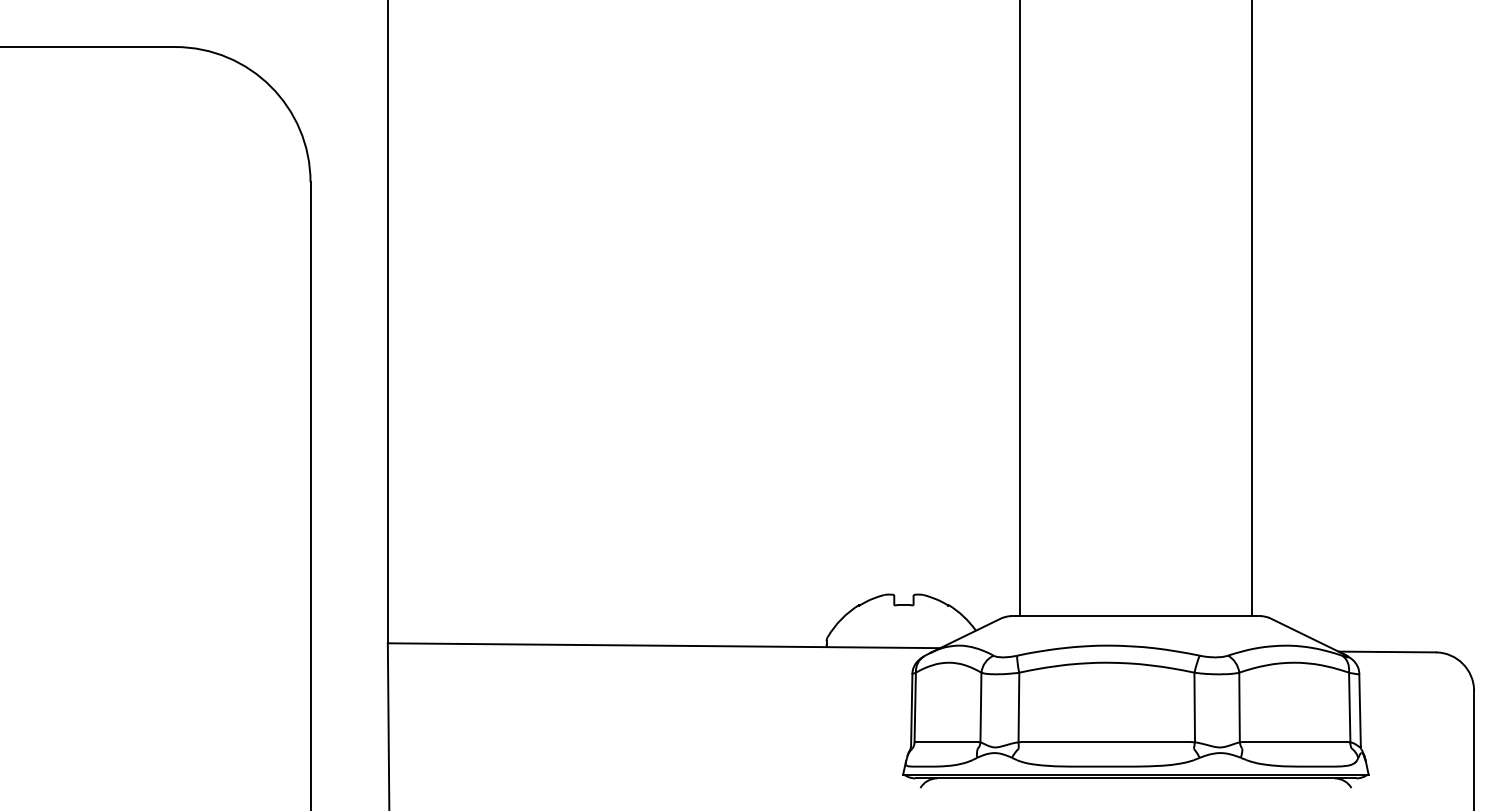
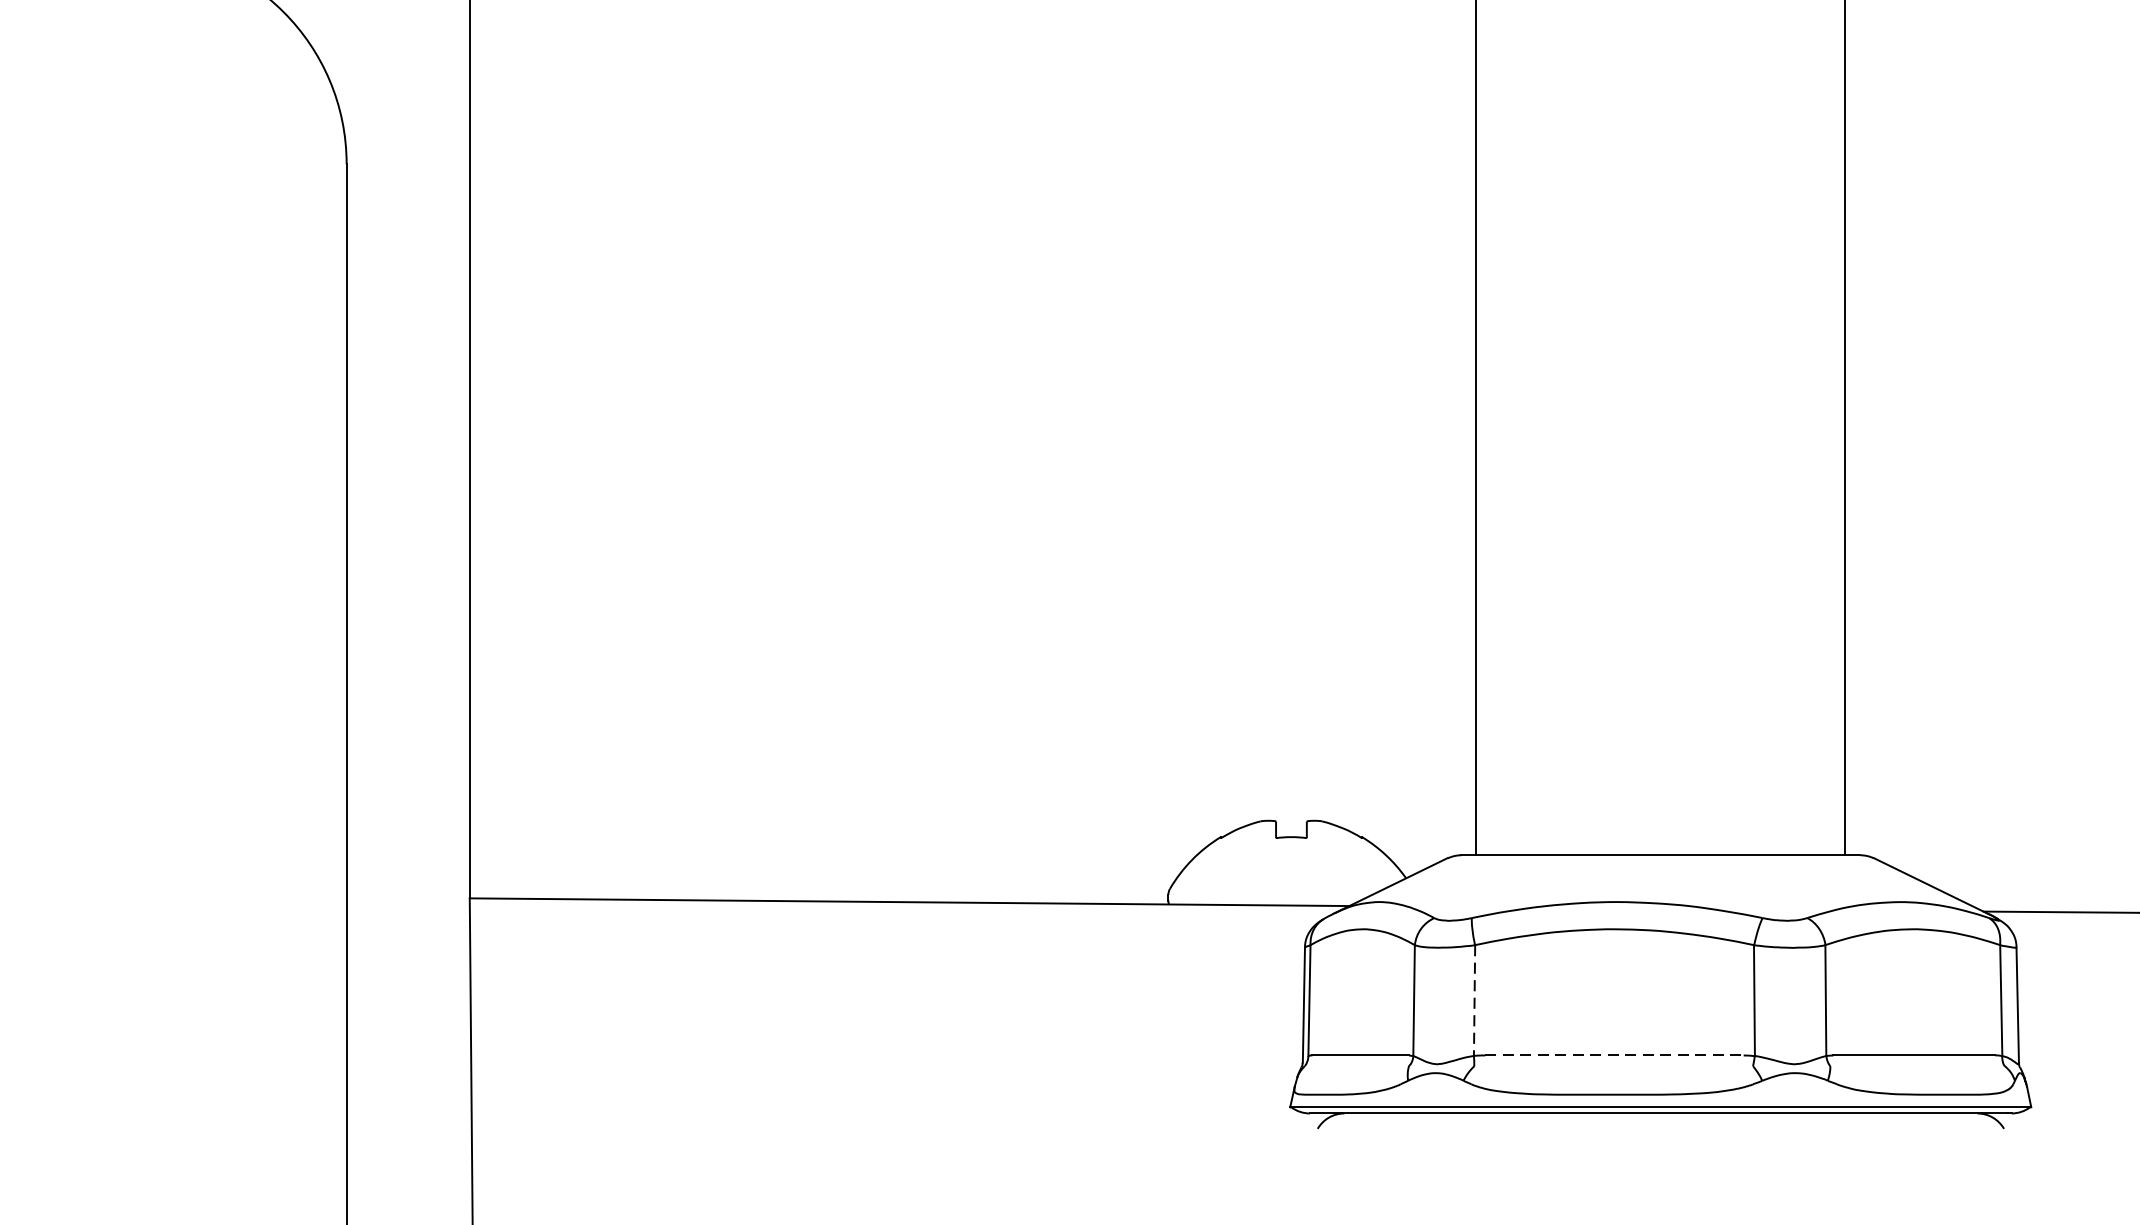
line: (1018, 707) -> (1473, 1000), solid -> dashed
line: (1107, 741) -> (1615, 1054), solid -> dashed

